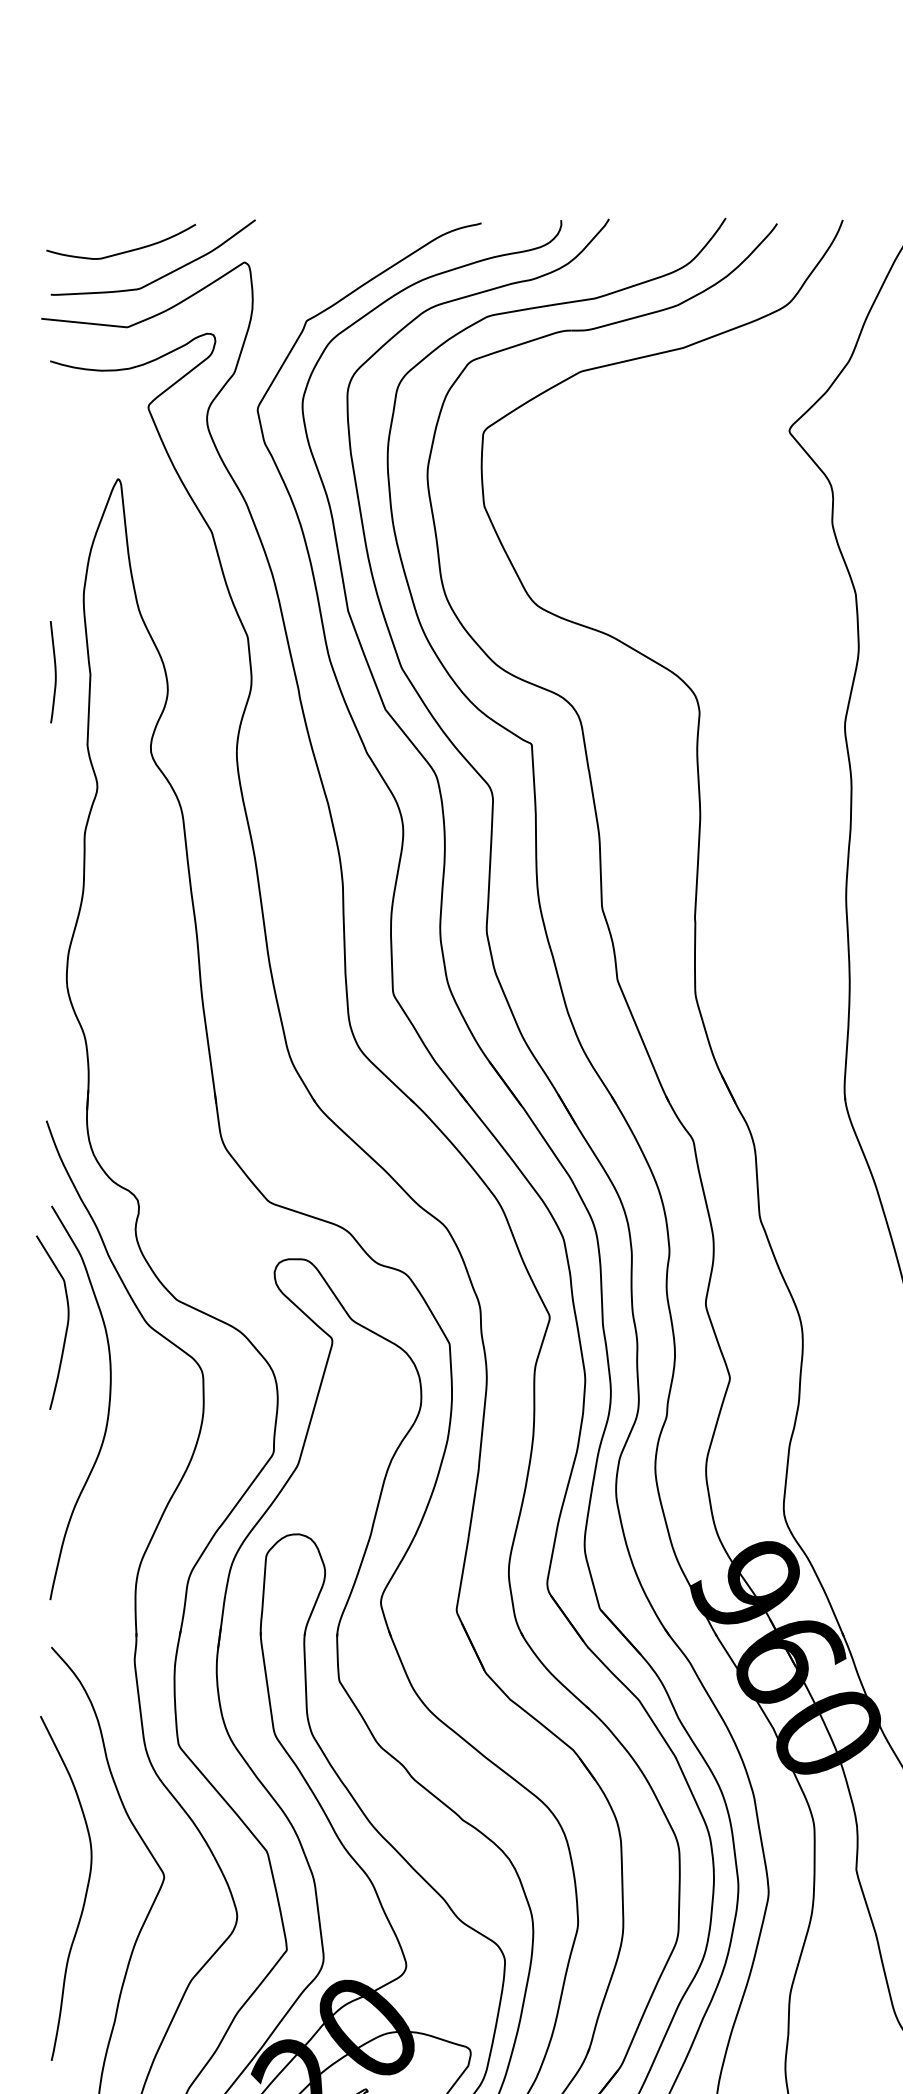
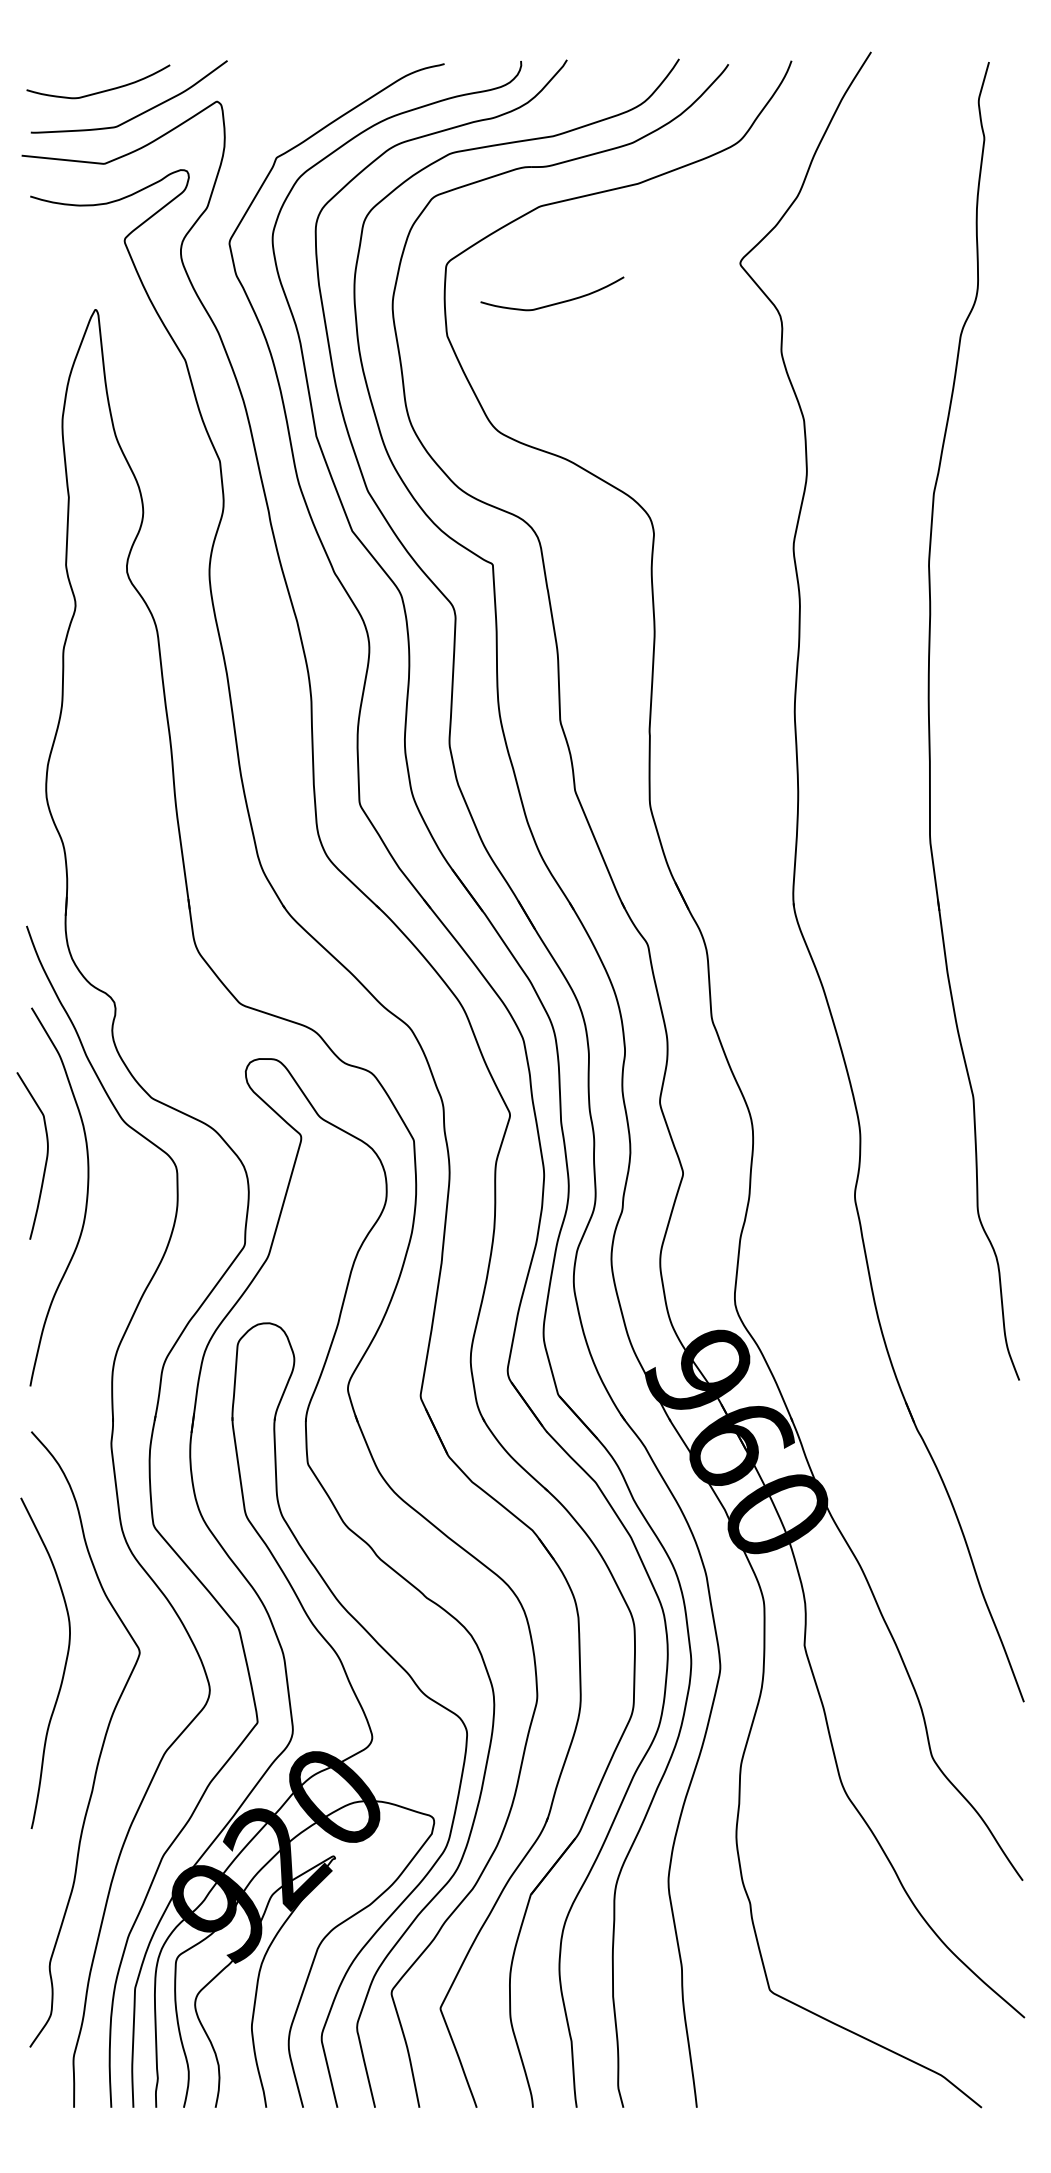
curve: (598, 471) -> (556, 302), added
curve: (54, 672) -> (34, 495), removed
curve: (66, 1326) -> (45, 1159), moved

